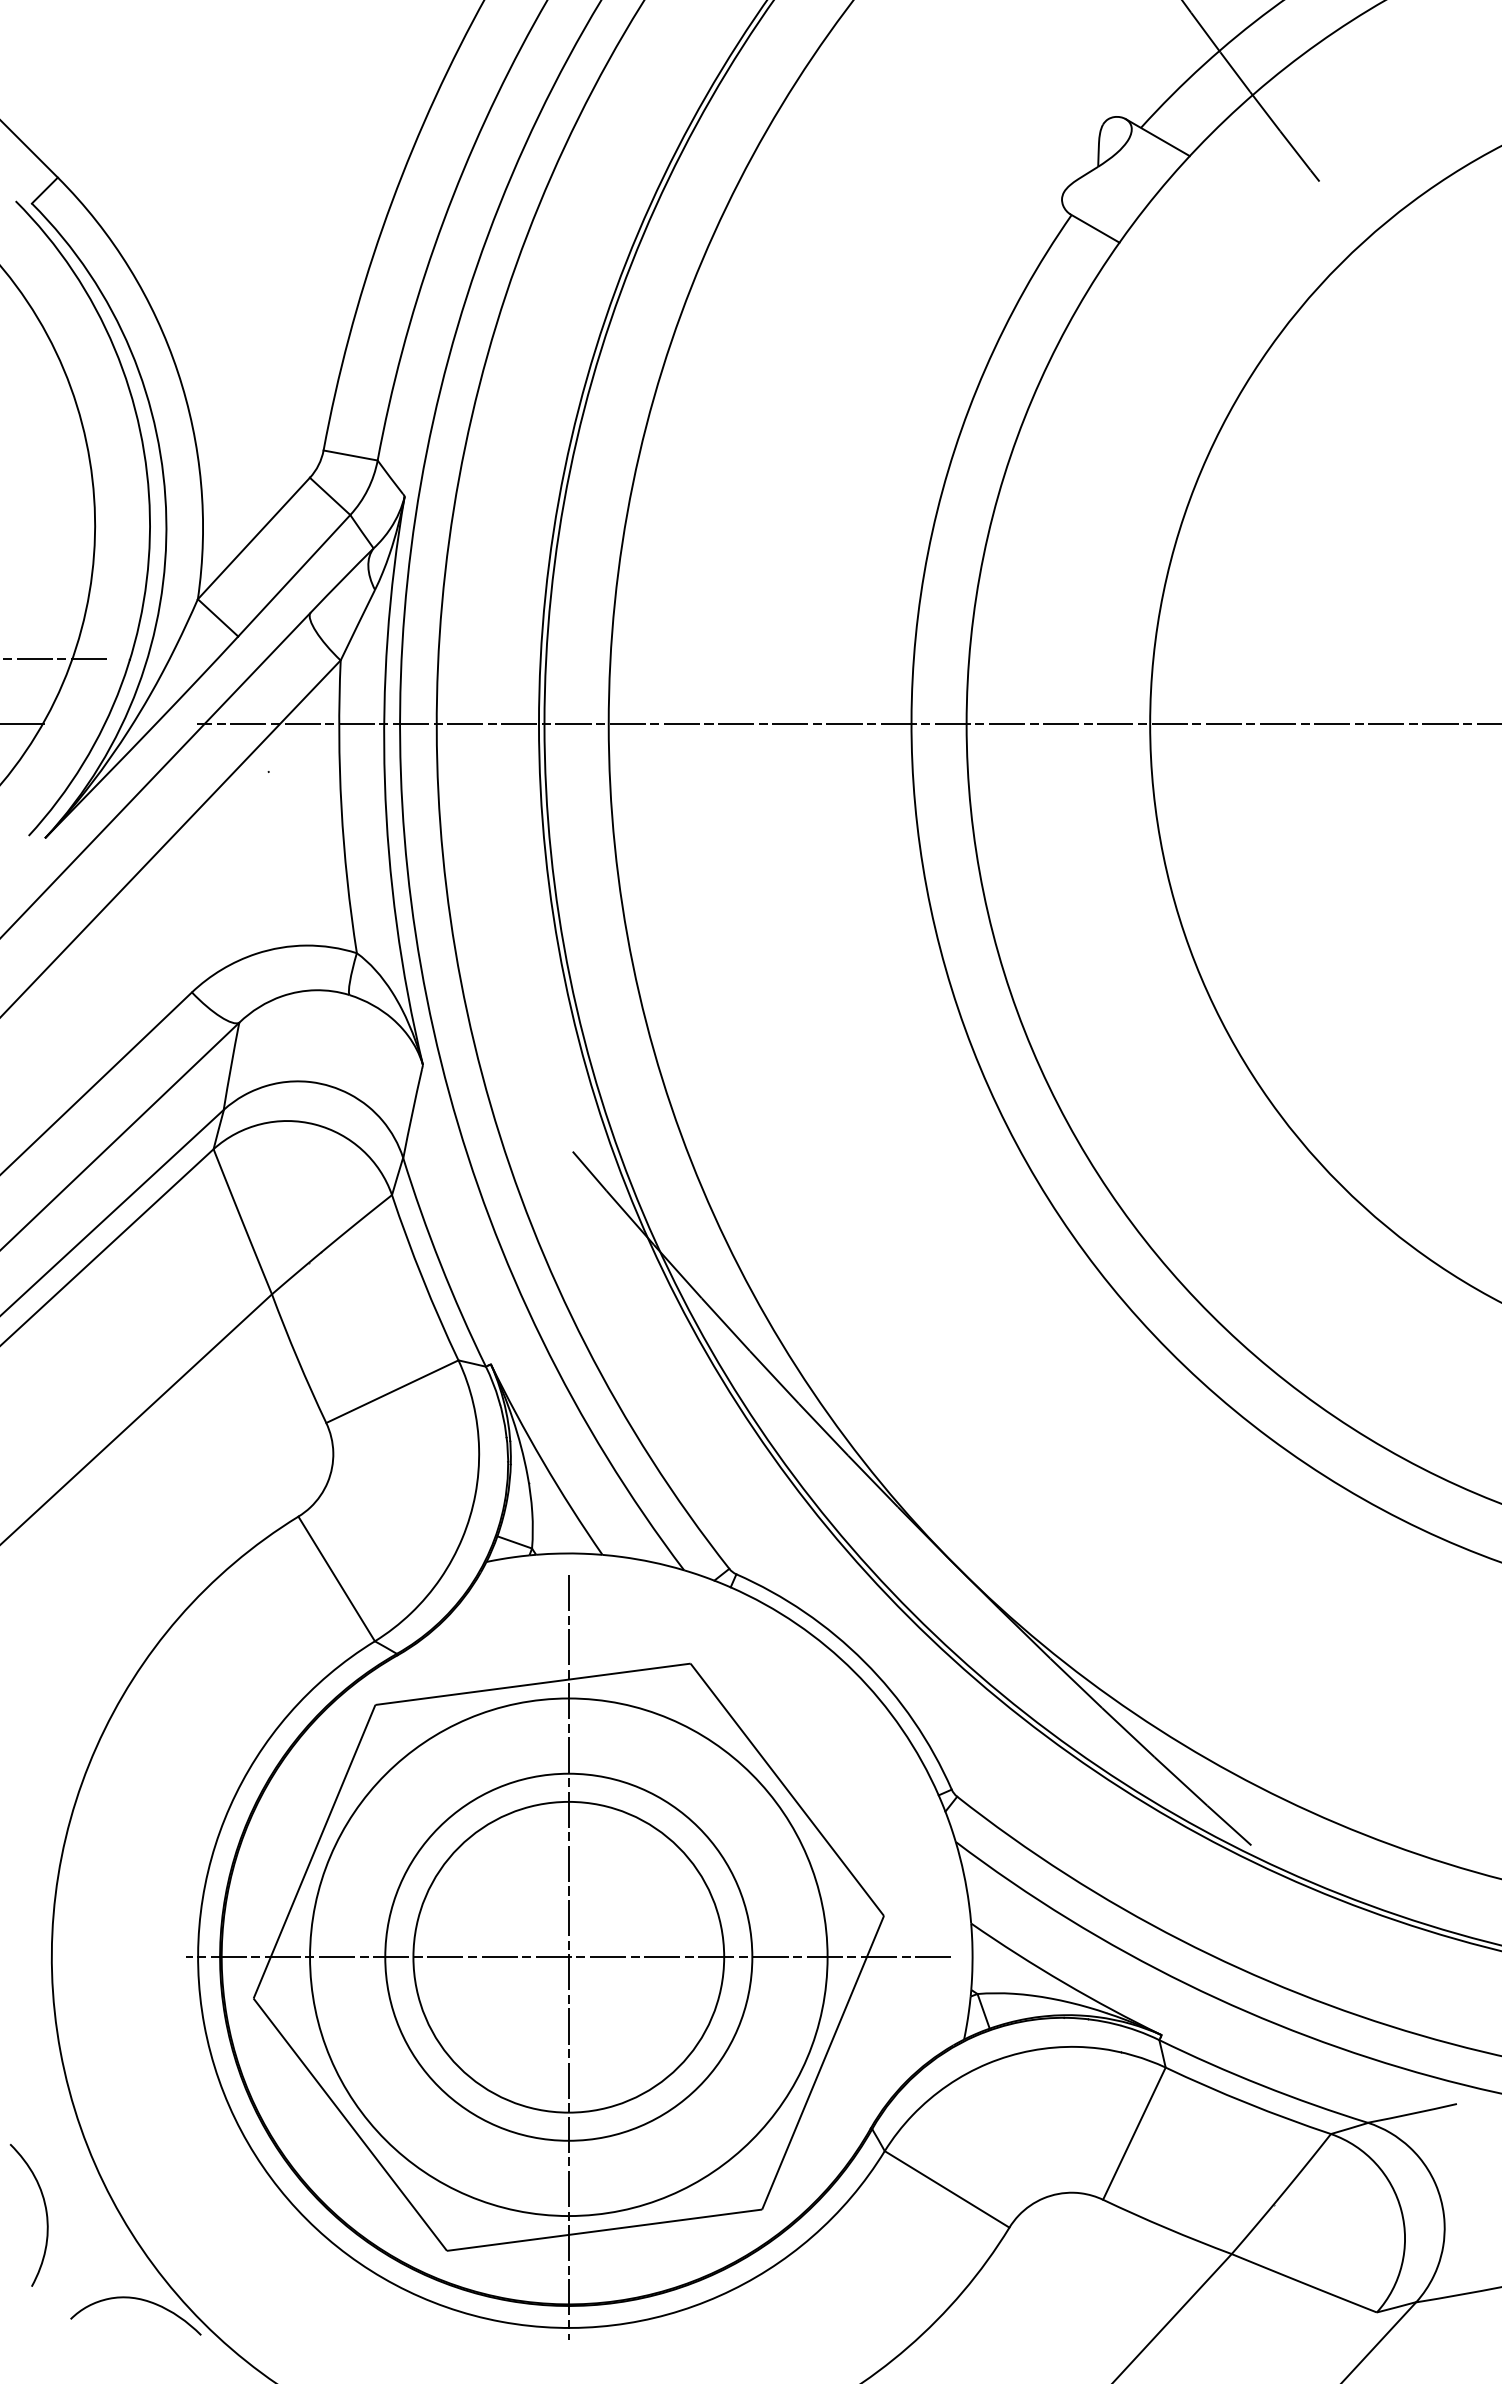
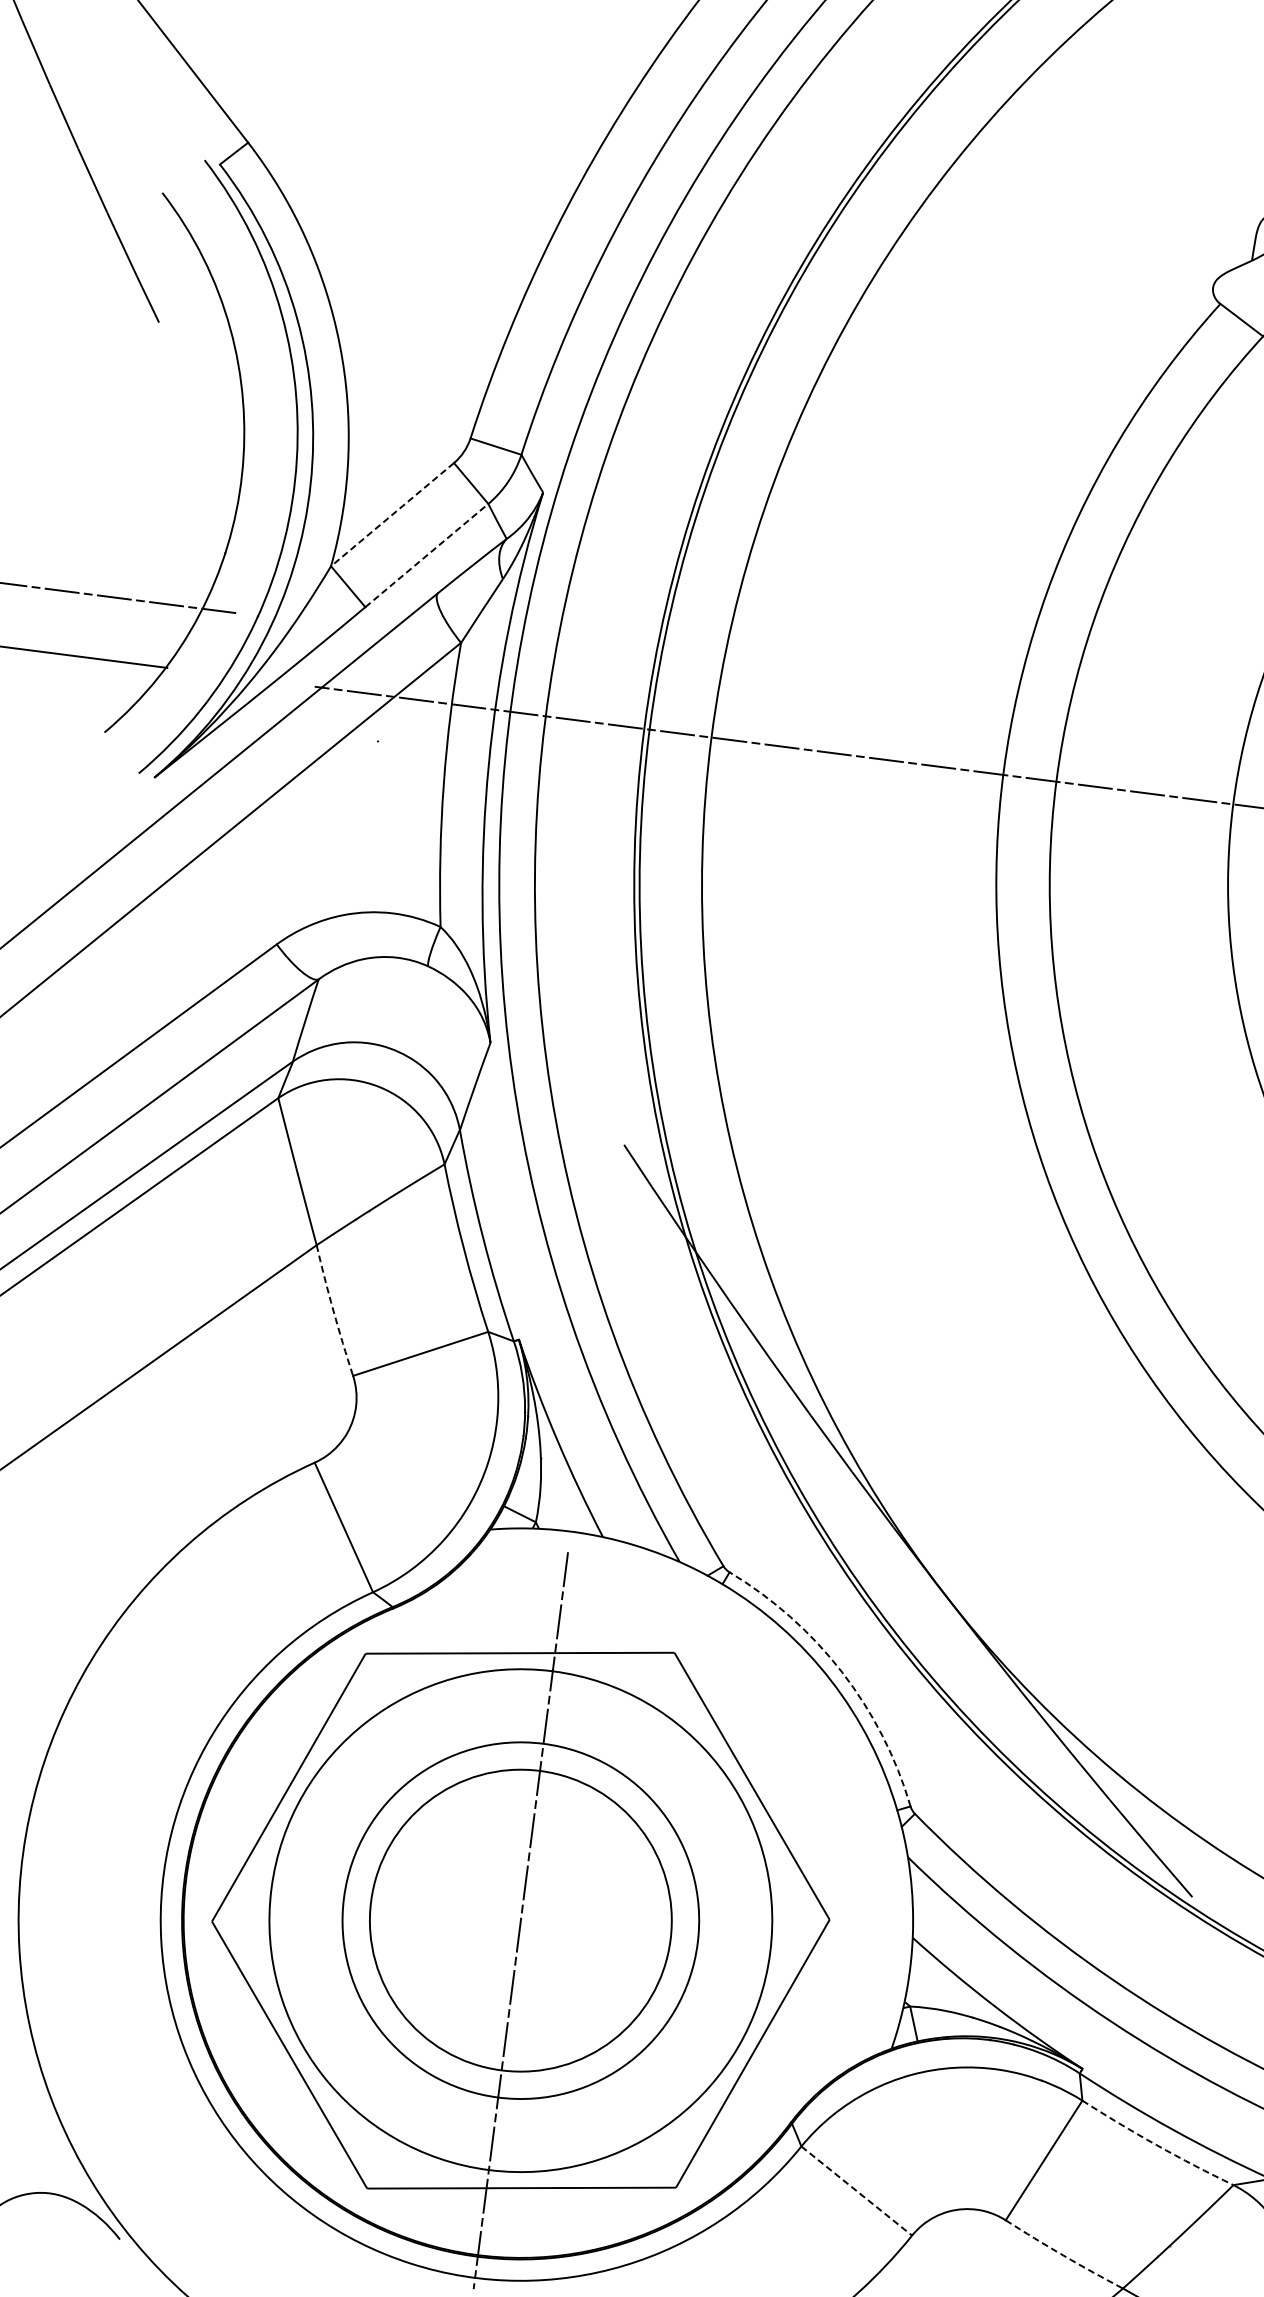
line: (253, 538) -> (392, 514), solid -> dashed
line: (294, 575) -> (427, 555), solid -> dashed
arc: (297, 1359) -> (333, 1311), solid -> dashed
arc: (864, 1661) -> (842, 1672), solid -> dashed
line: (568, 1957) -> (520, 1920), removed
arc: (1247, 2103) -> (1156, 2145), solid -> dashed
line: (947, 2189) -> (857, 2191), solid -> dashed
arc: (1166, 2228) -> (1063, 2255), solid -> dashed

